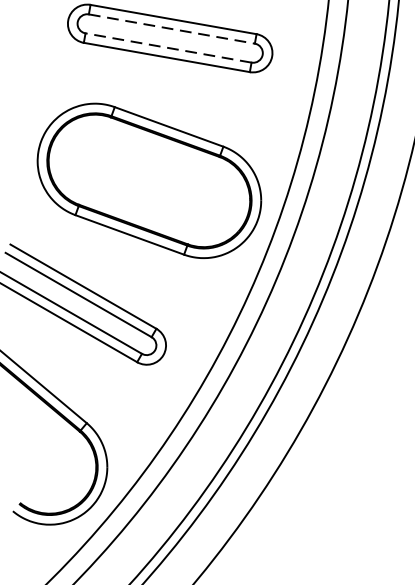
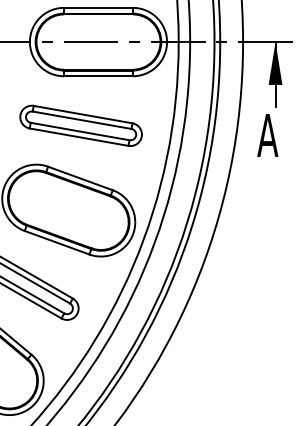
line: (172, 29) -> (82, 120), dashed -> solid
line: (167, 47) -> (79, 131), dashed -> solid

